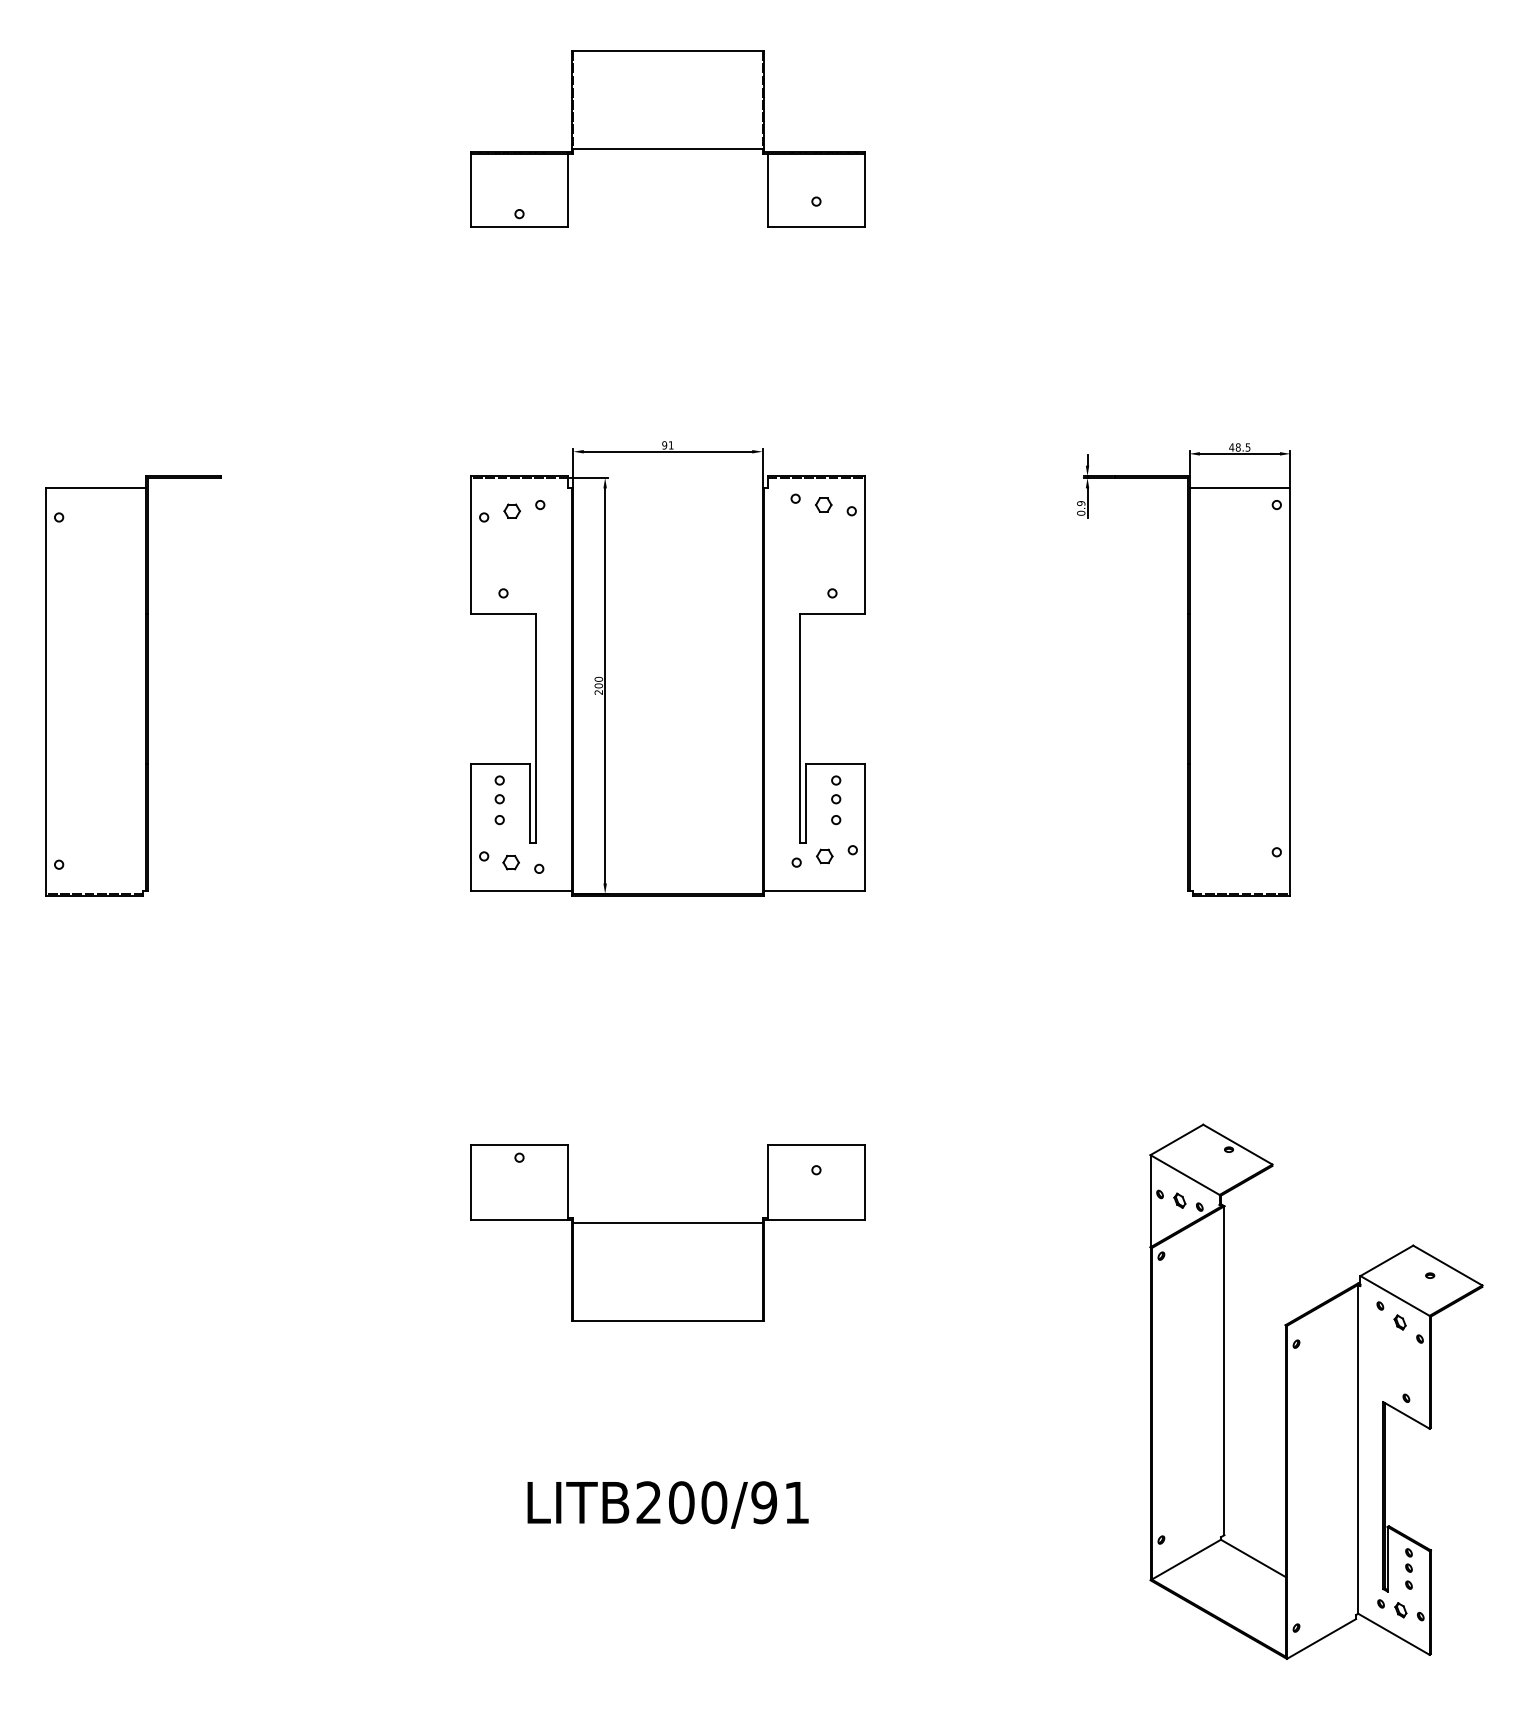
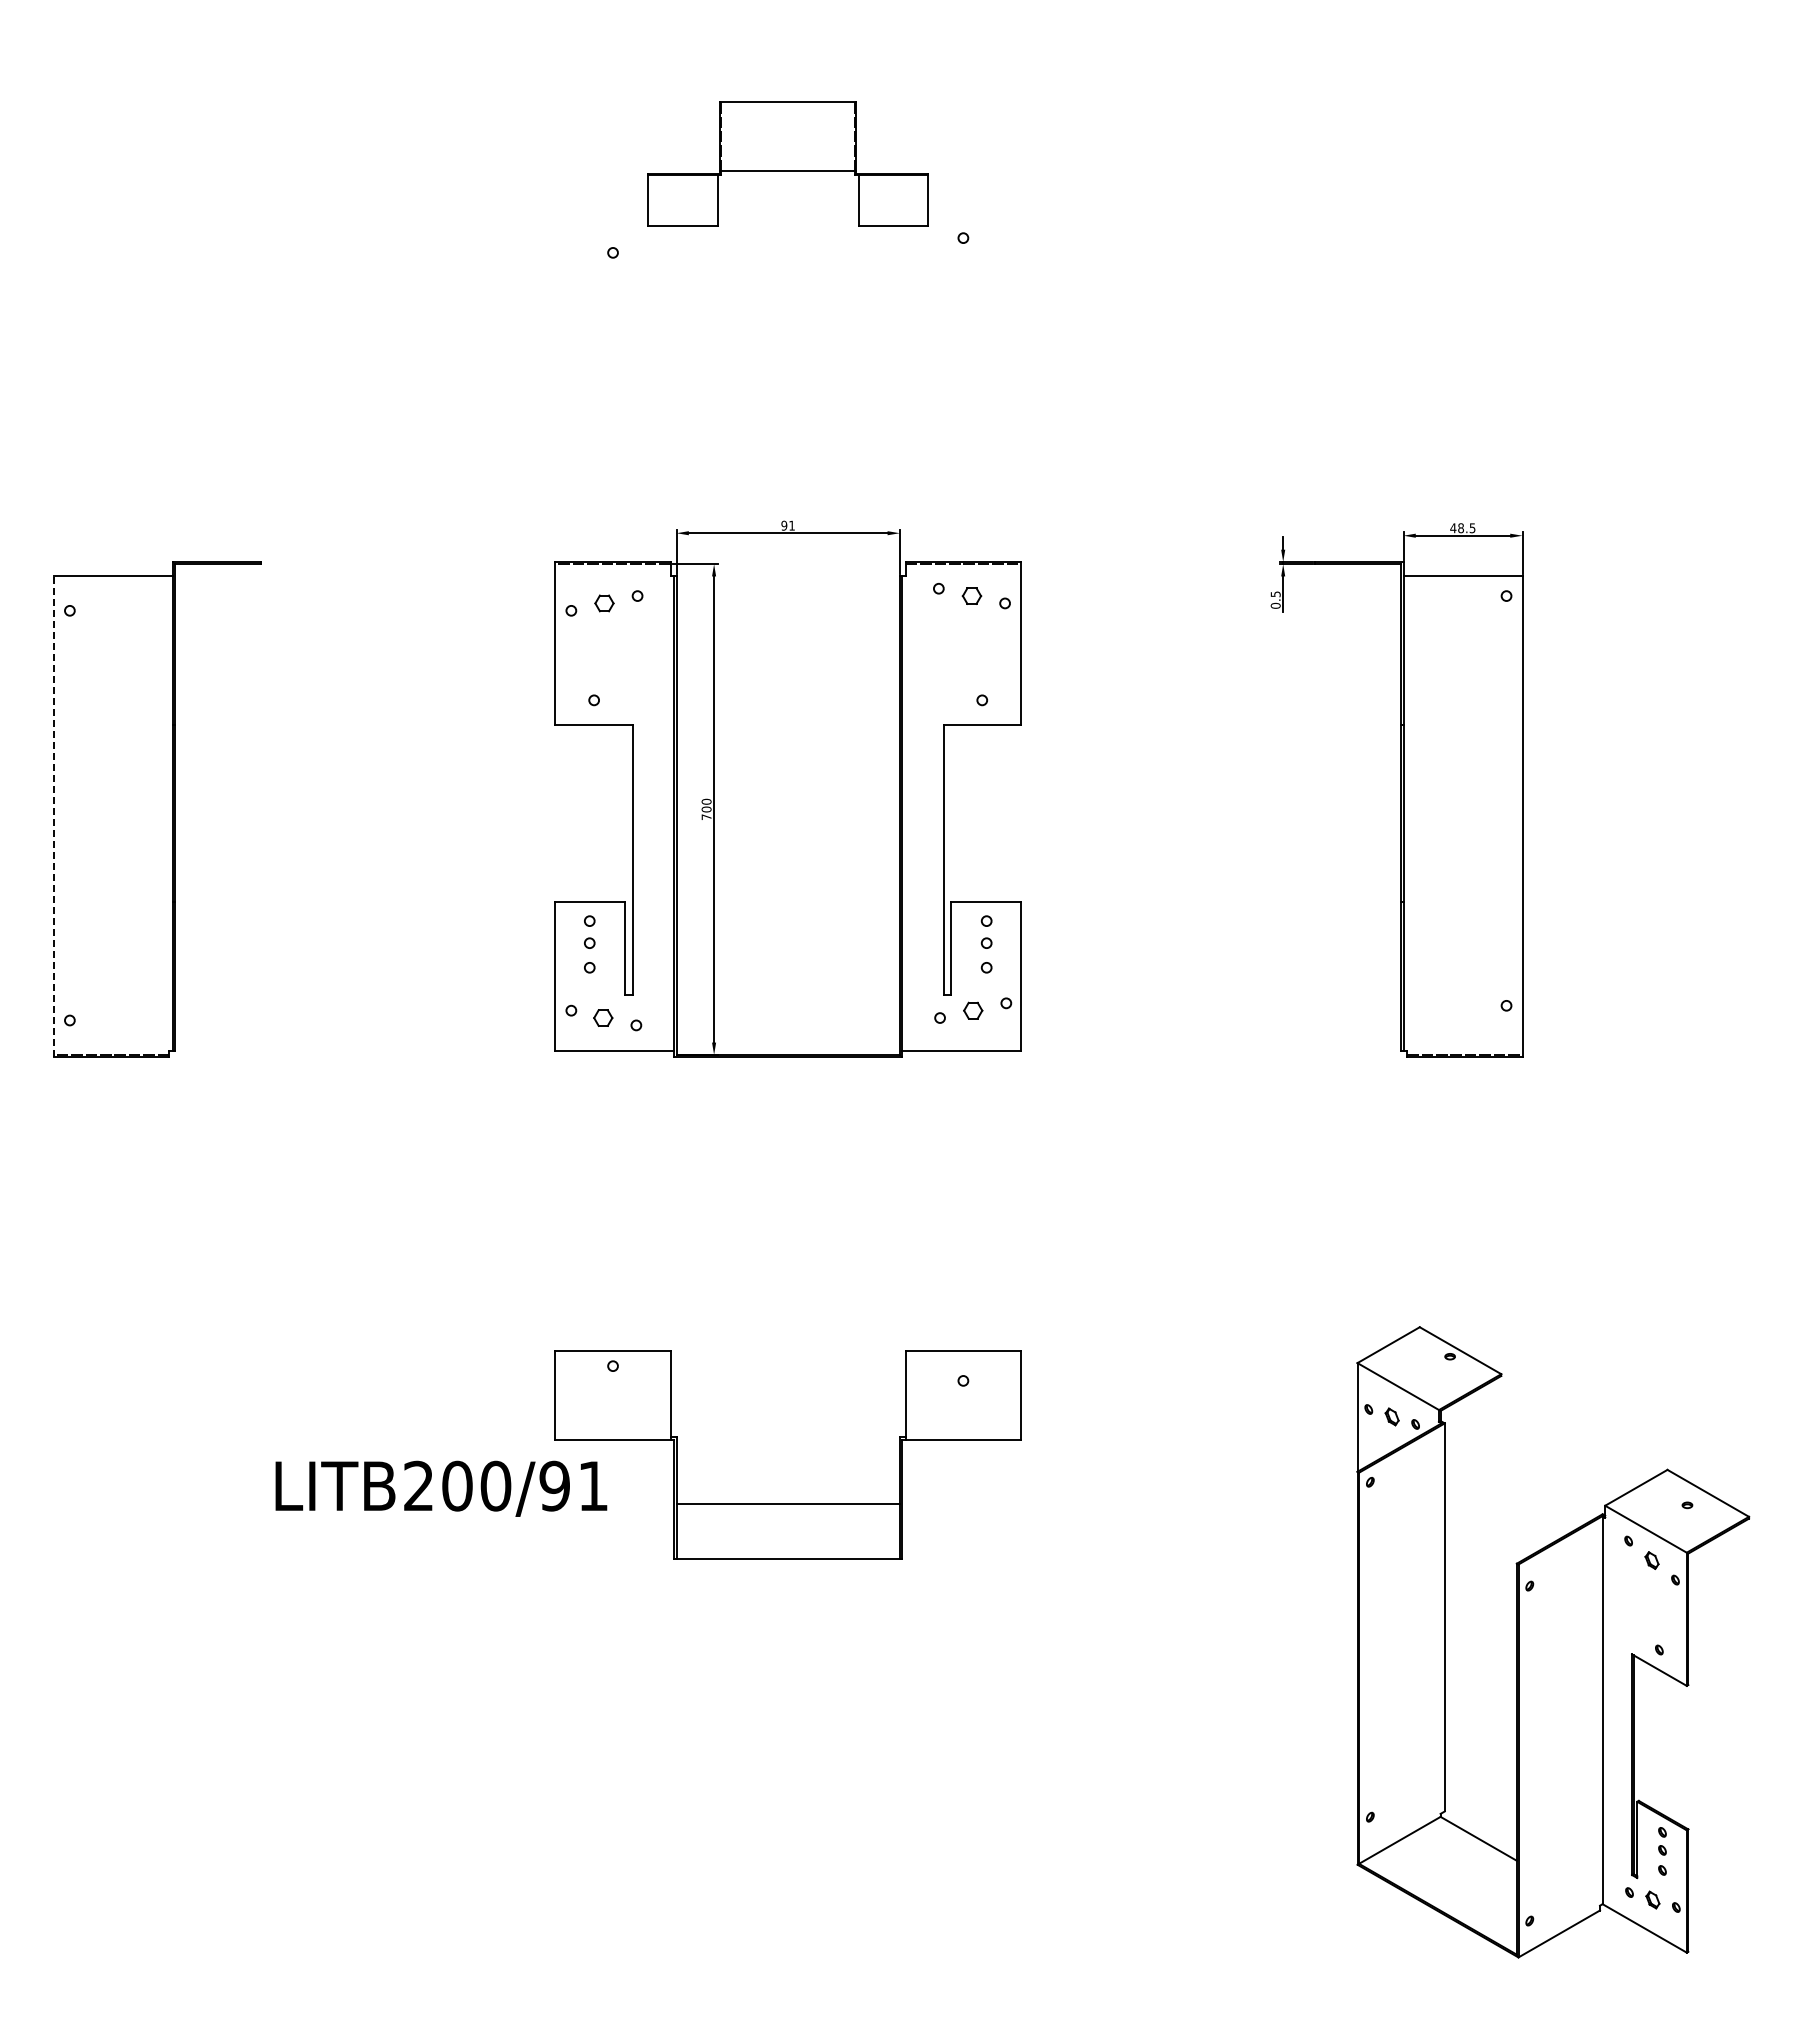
part: (667, 139) -> (787, 164), size x0.6
text: (1081, 503) -> (1275, 594), 0.9 -> 0.5
line: (45, 691) -> (53, 816), solid -> dashed
text: (598, 692) -> (706, 817), 200 -> 700
line: (667, 1223) -> (787, 1504), moved
text: (668, 1504) -> (441, 1488), moved

